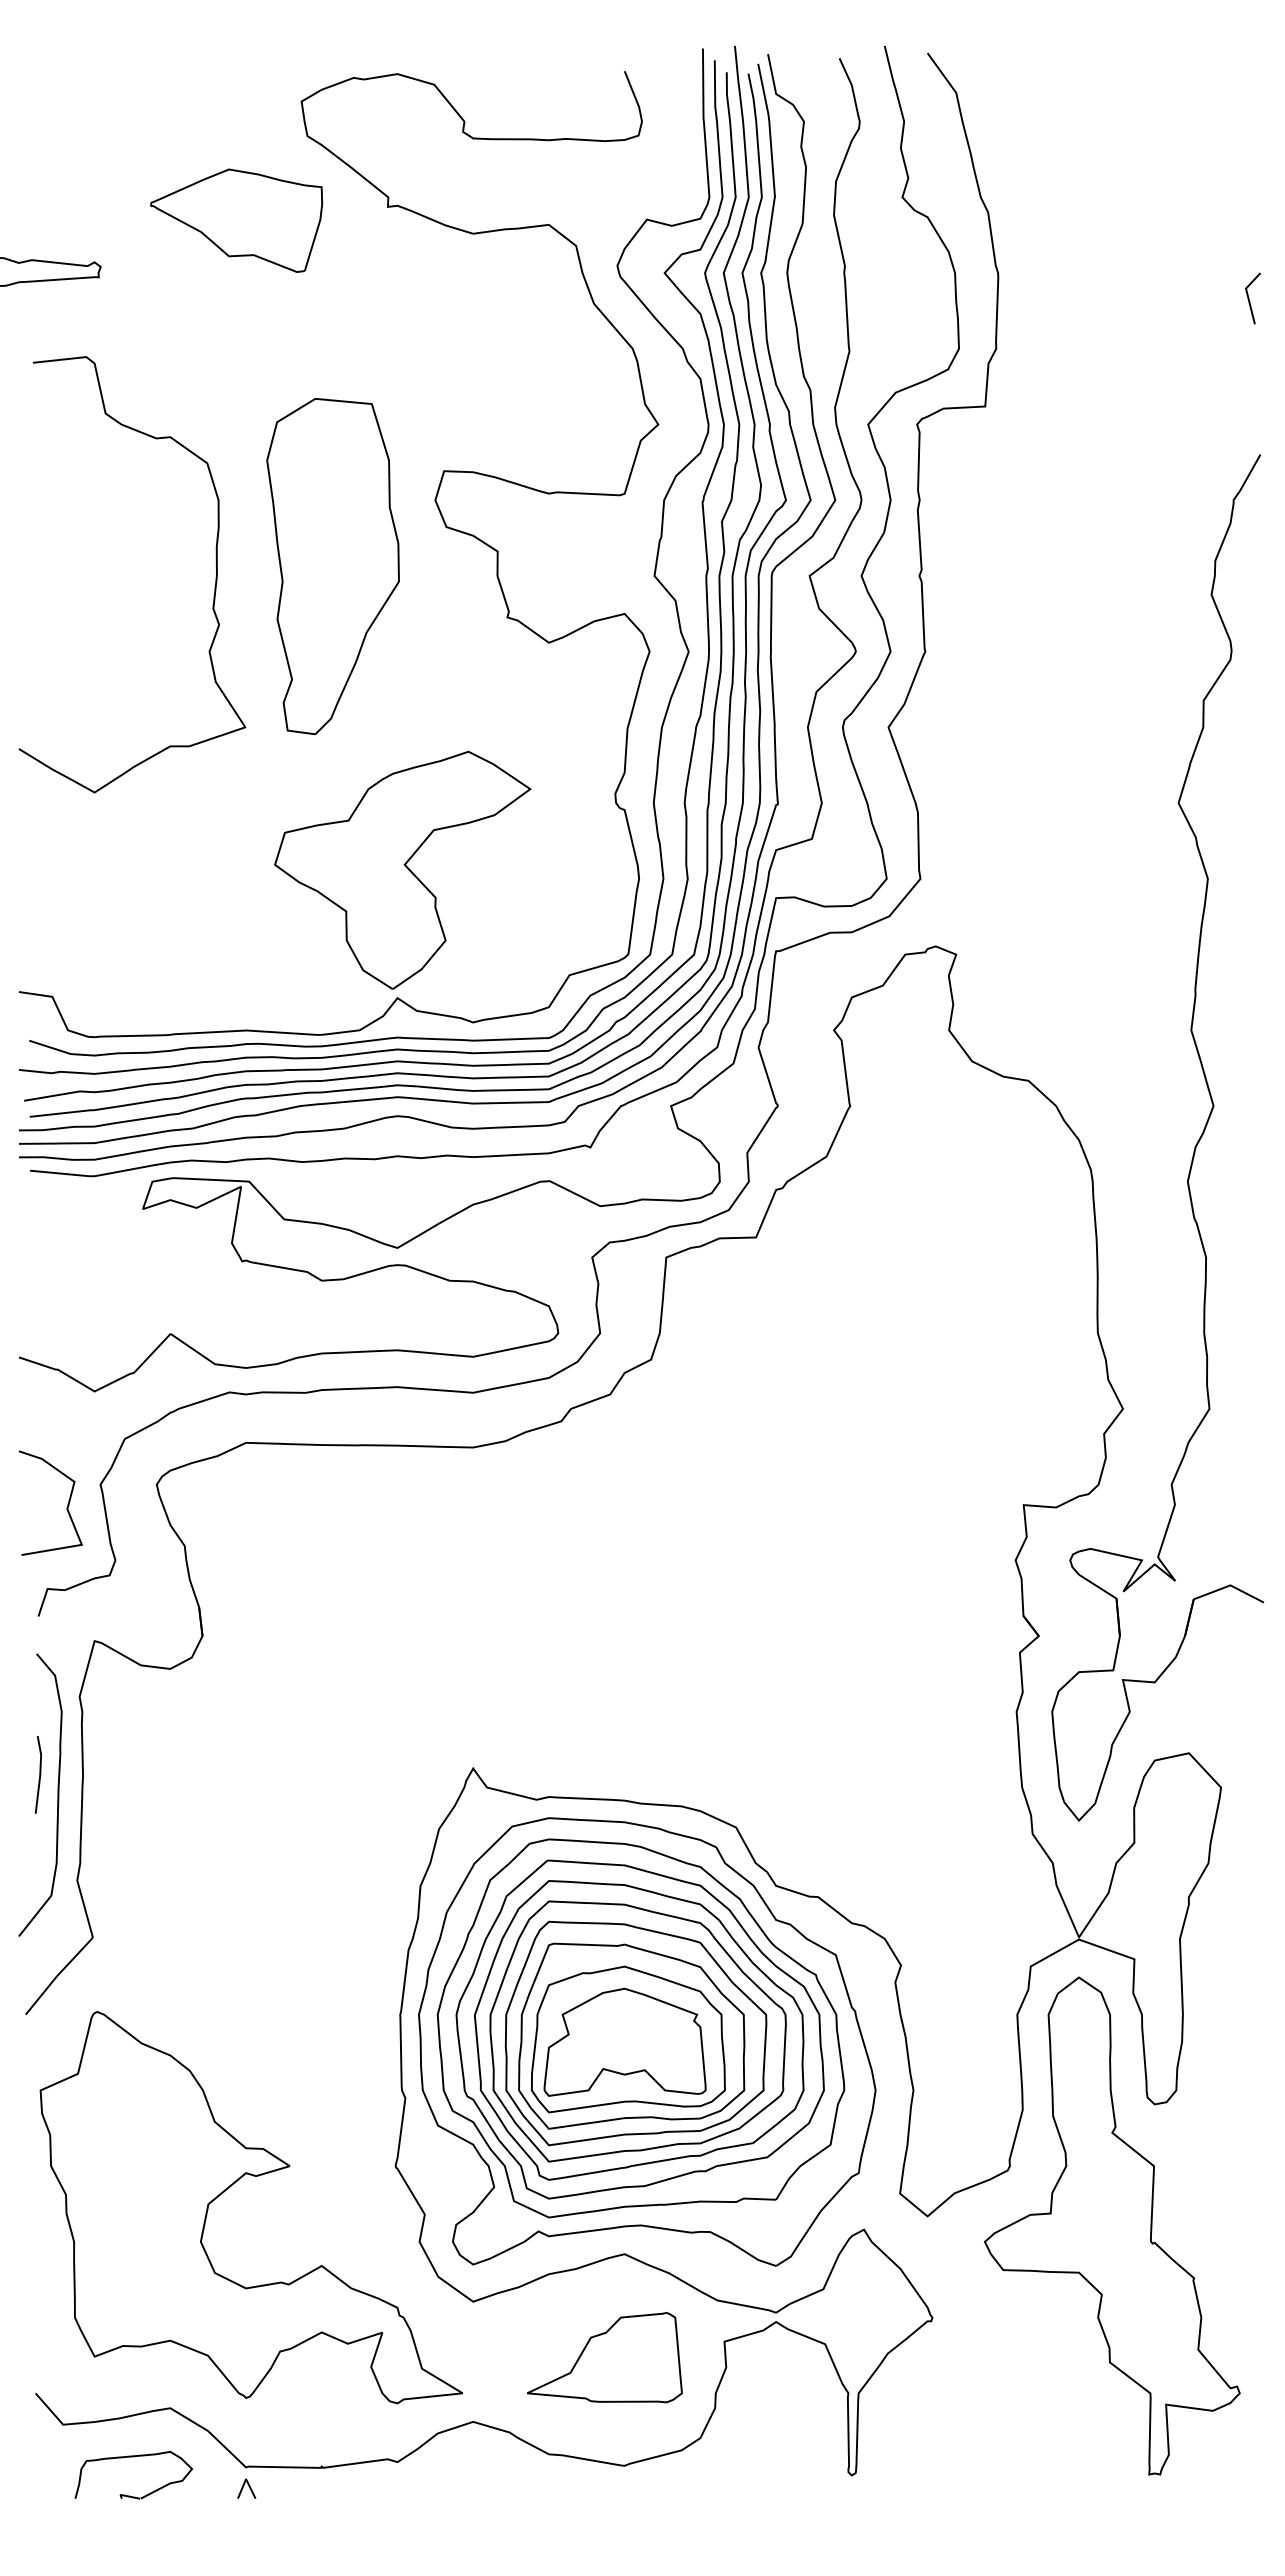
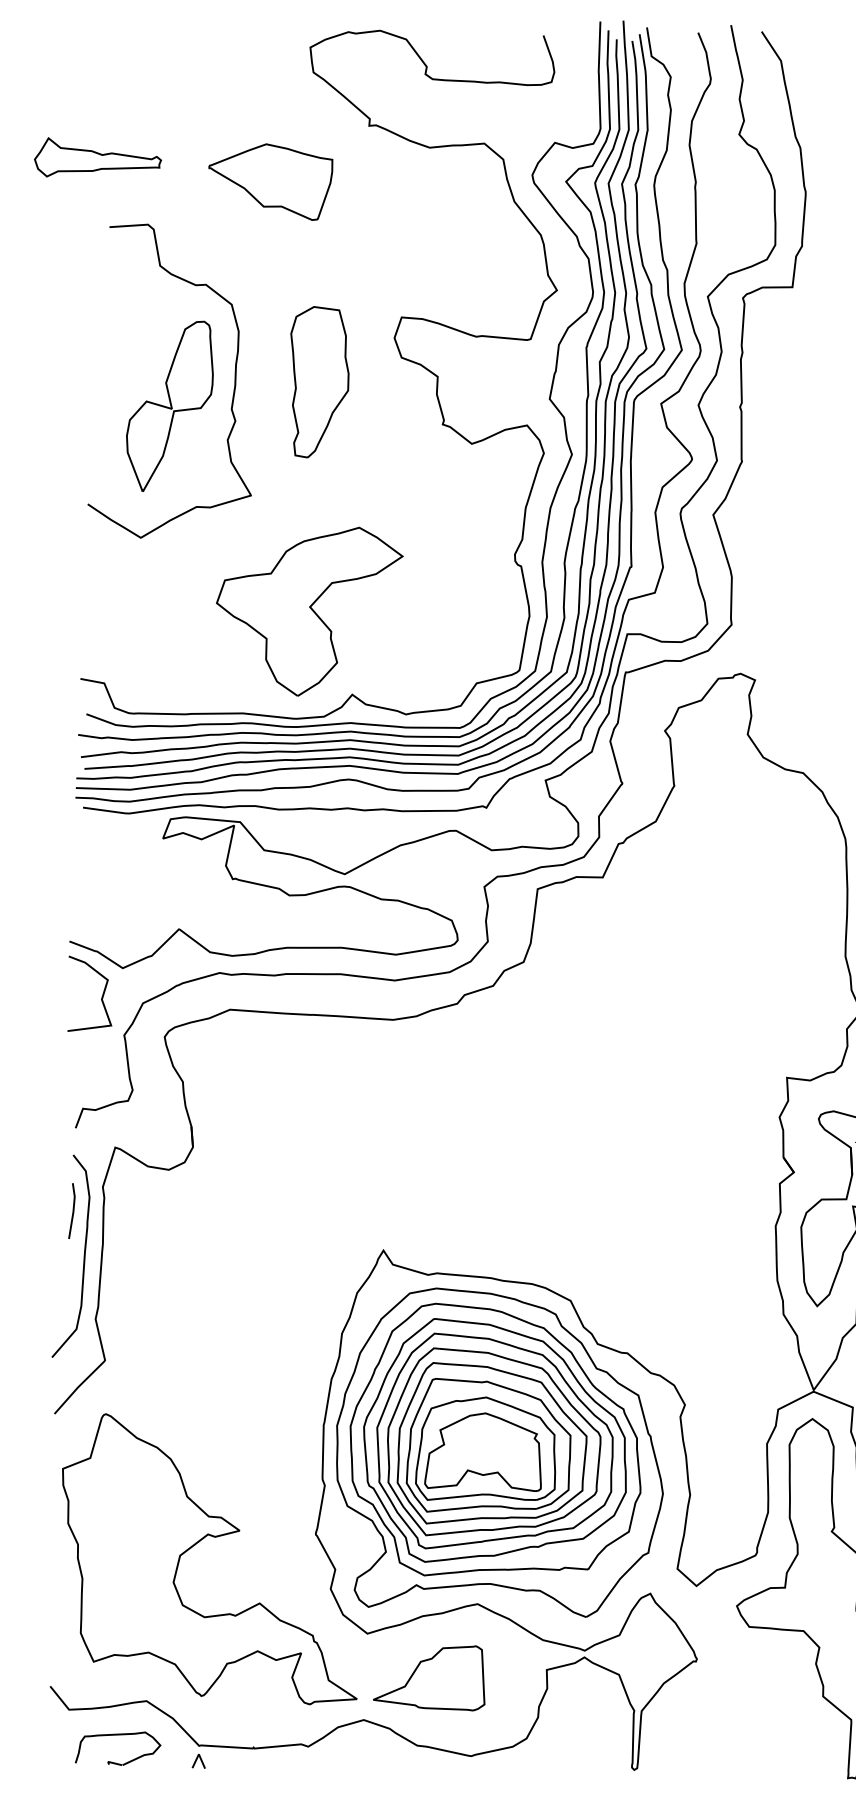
part: (236, 220) -> (270, 181), moved
part: (332, 566) -> (318, 382), size x0.62
part: (127, 607) -> (170, 405), added
part: (402, 869) -> (308, 610), moved
curve: (66, 1507) -> (101, 998), moved
line: (39, 1774) -> (72, 1210), moved
part: (604, 2357) -> (429, 1676), moved

